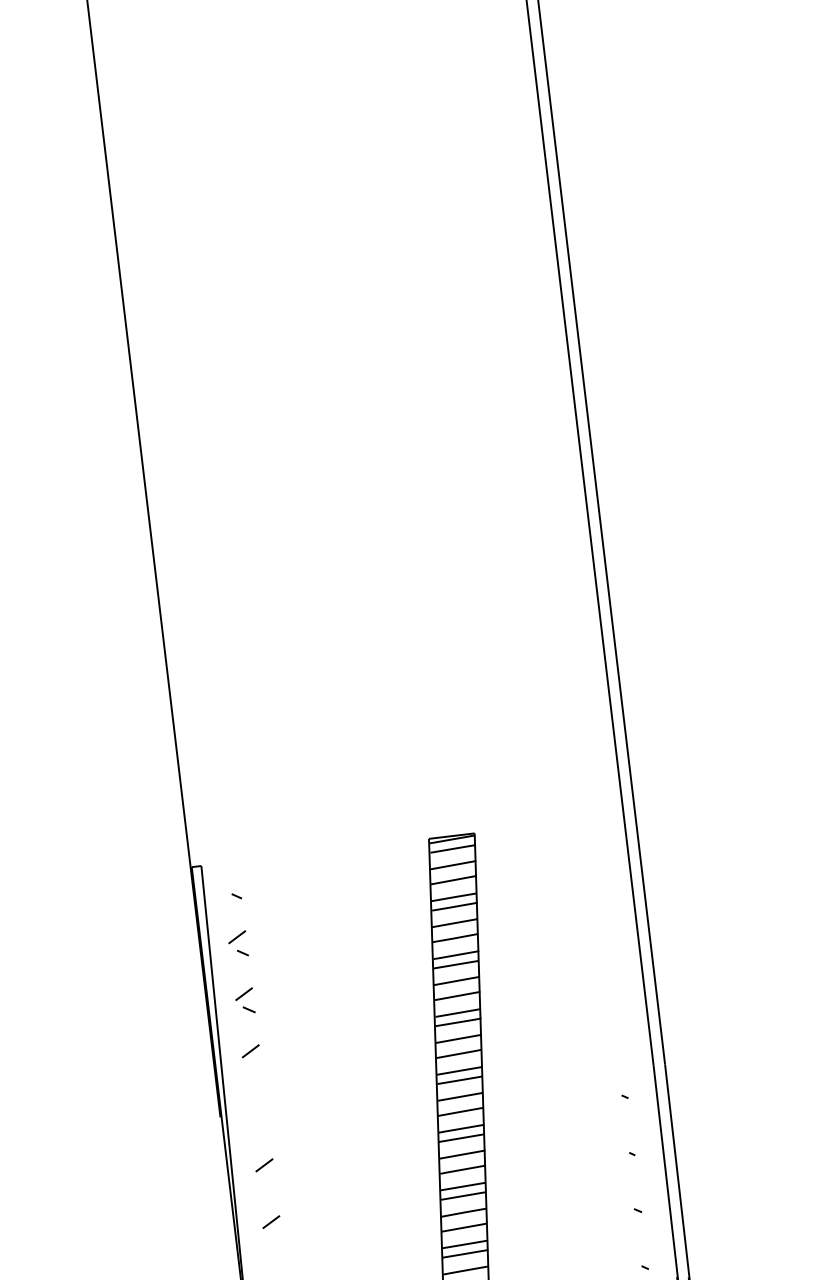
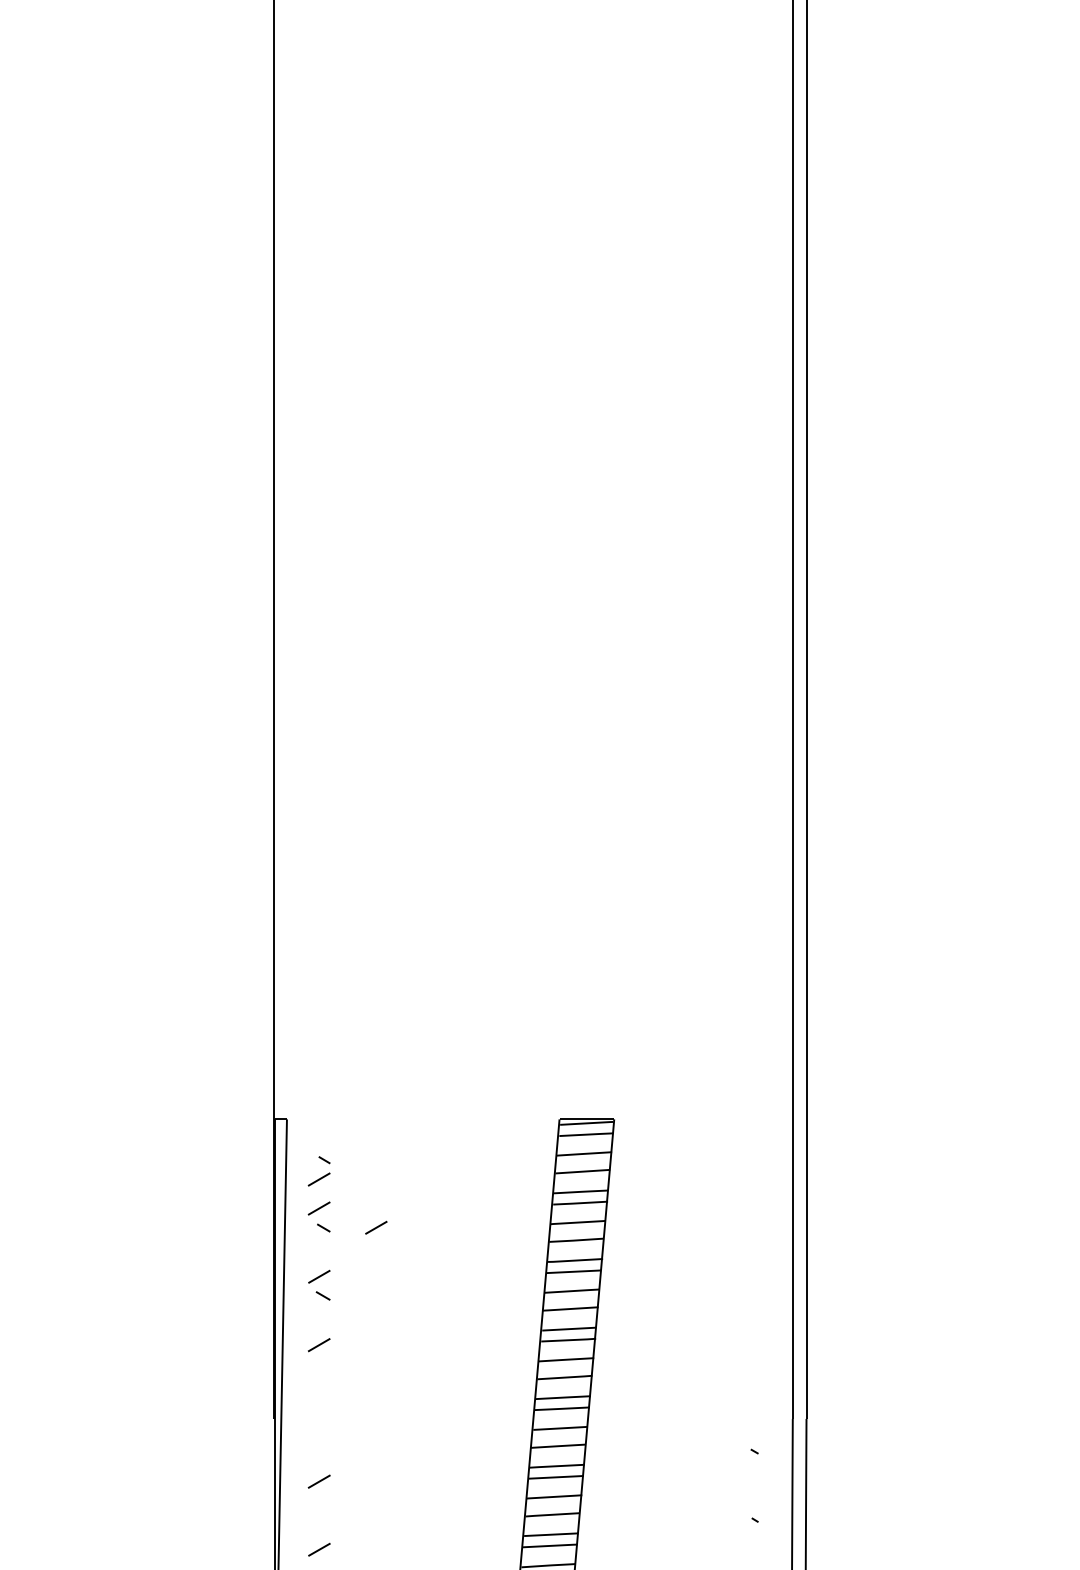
line: (233, 913) -> (318, 1179), added
line: (286, 947) -> (376, 1227), added

